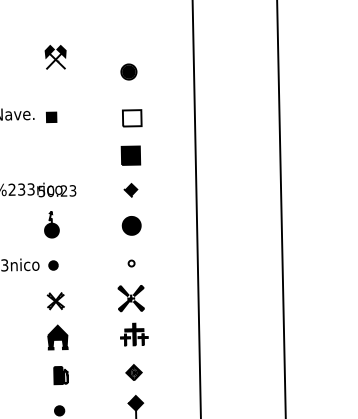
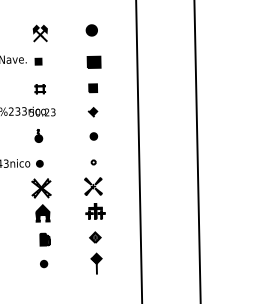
part: (54, 57) -> (39, 33), moved
fill: (131, 118) -> (93, 62), added
part: (129, 156) -> (92, 88), size x0.62
part: (54, 157) -> (40, 89), added
part: (51, 224) -> (38, 135), size x0.71
part: (131, 225) -> (93, 136), size x0.62
part: (55, 301) -> (41, 188), size x1.67

